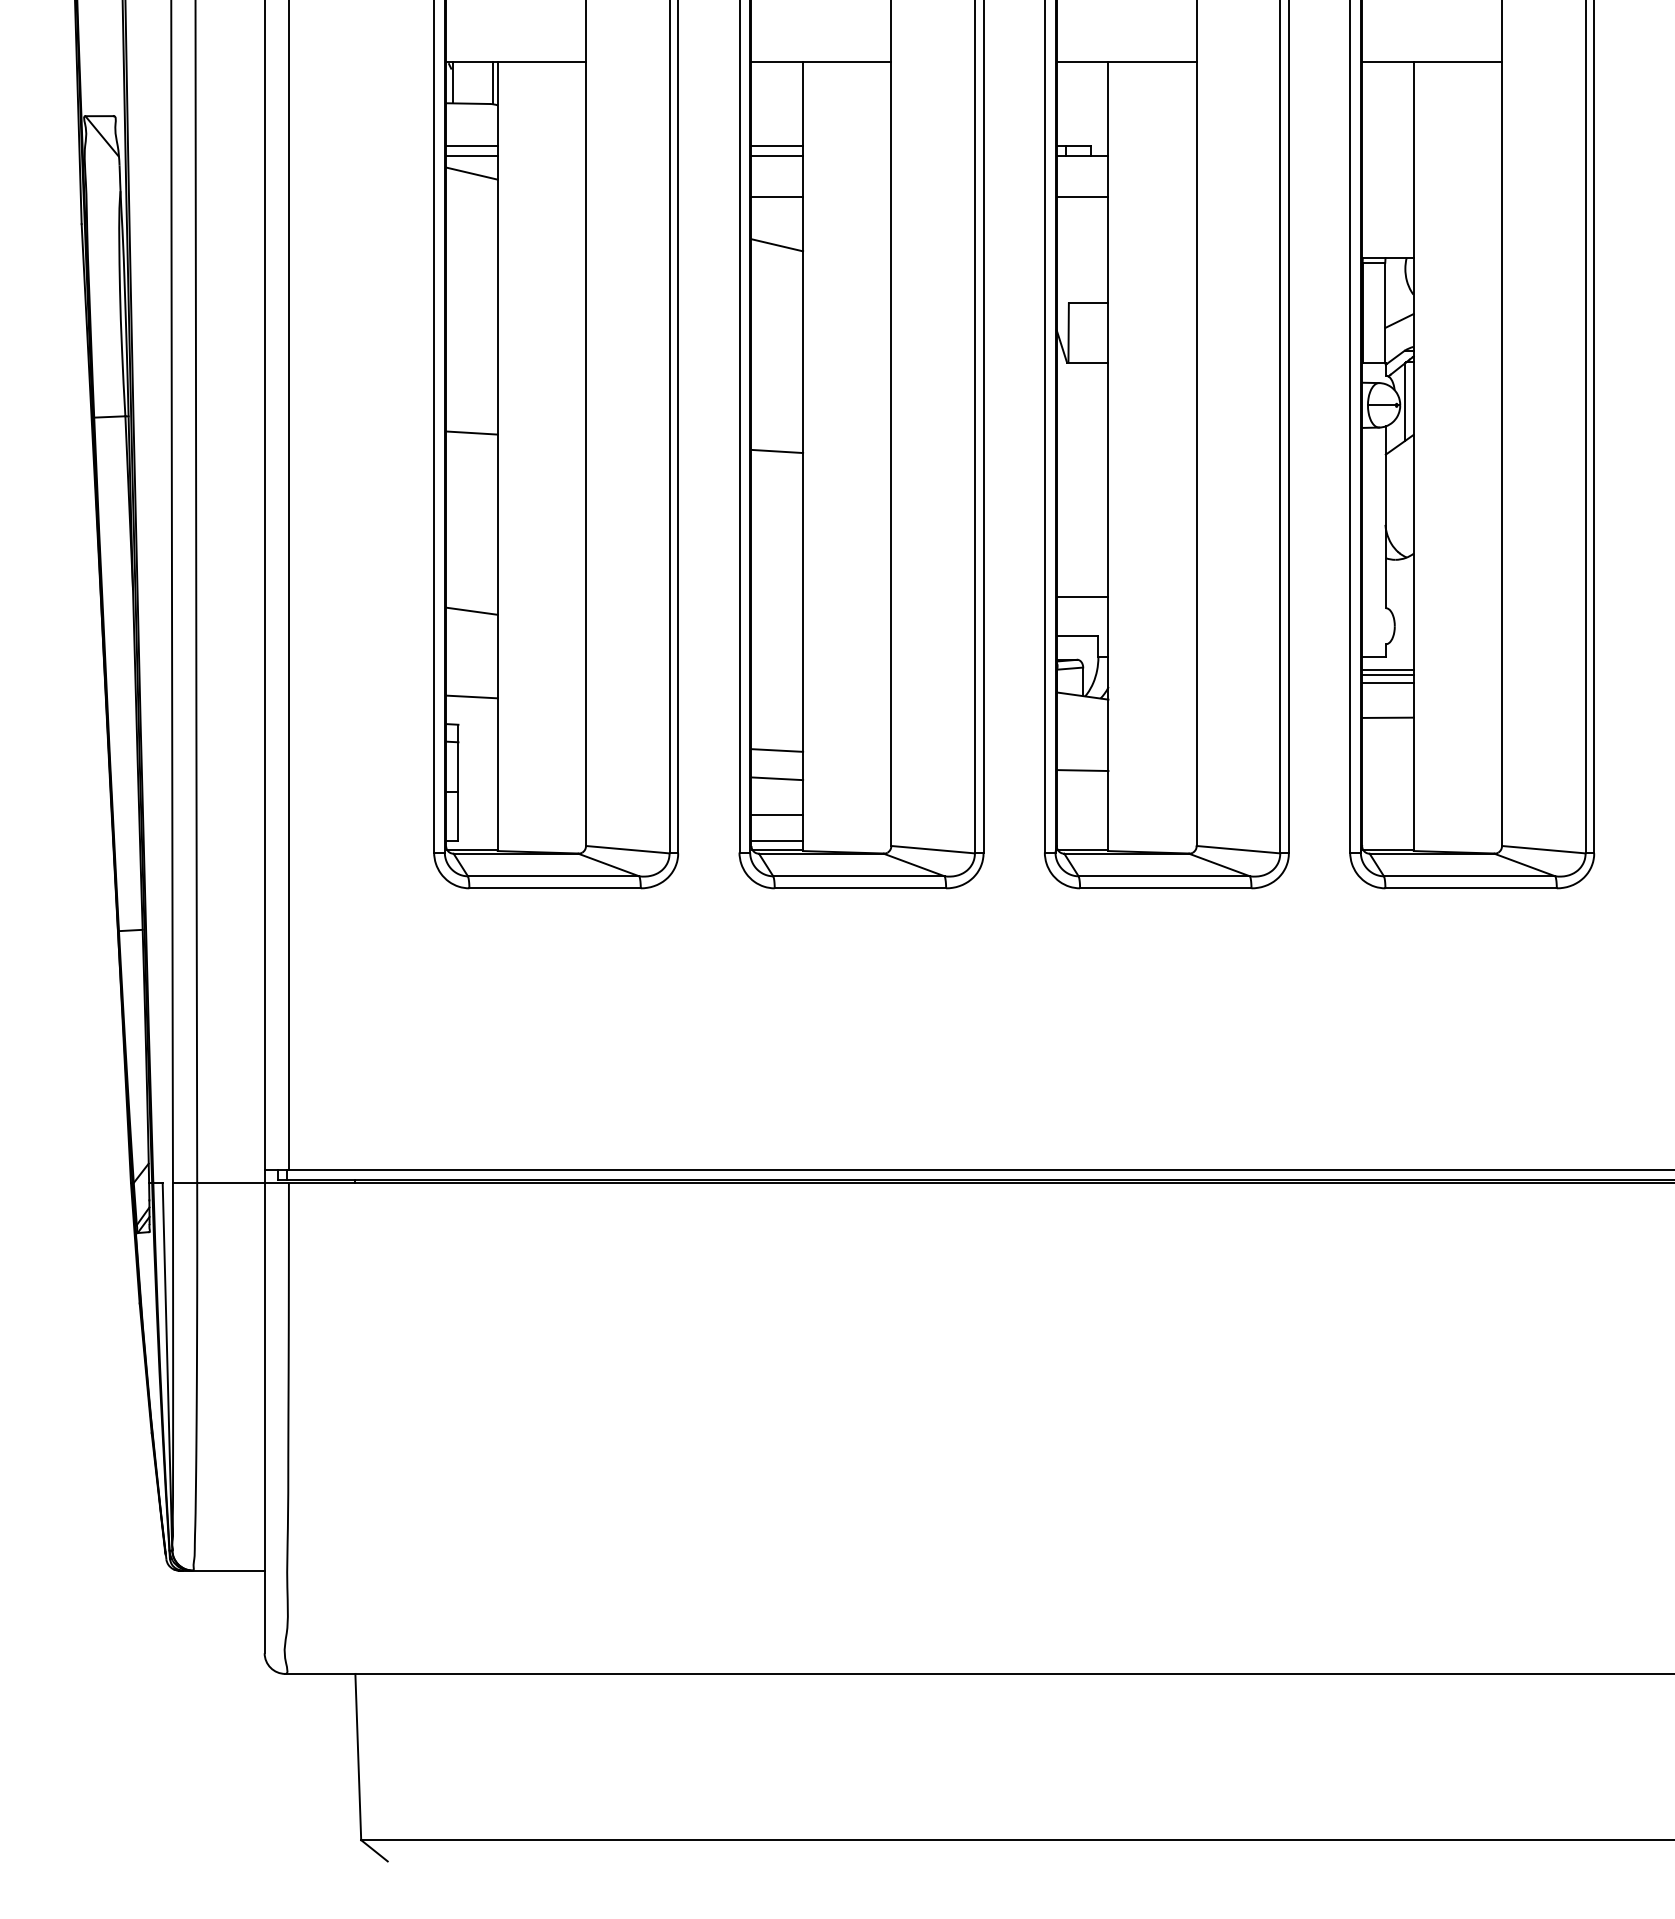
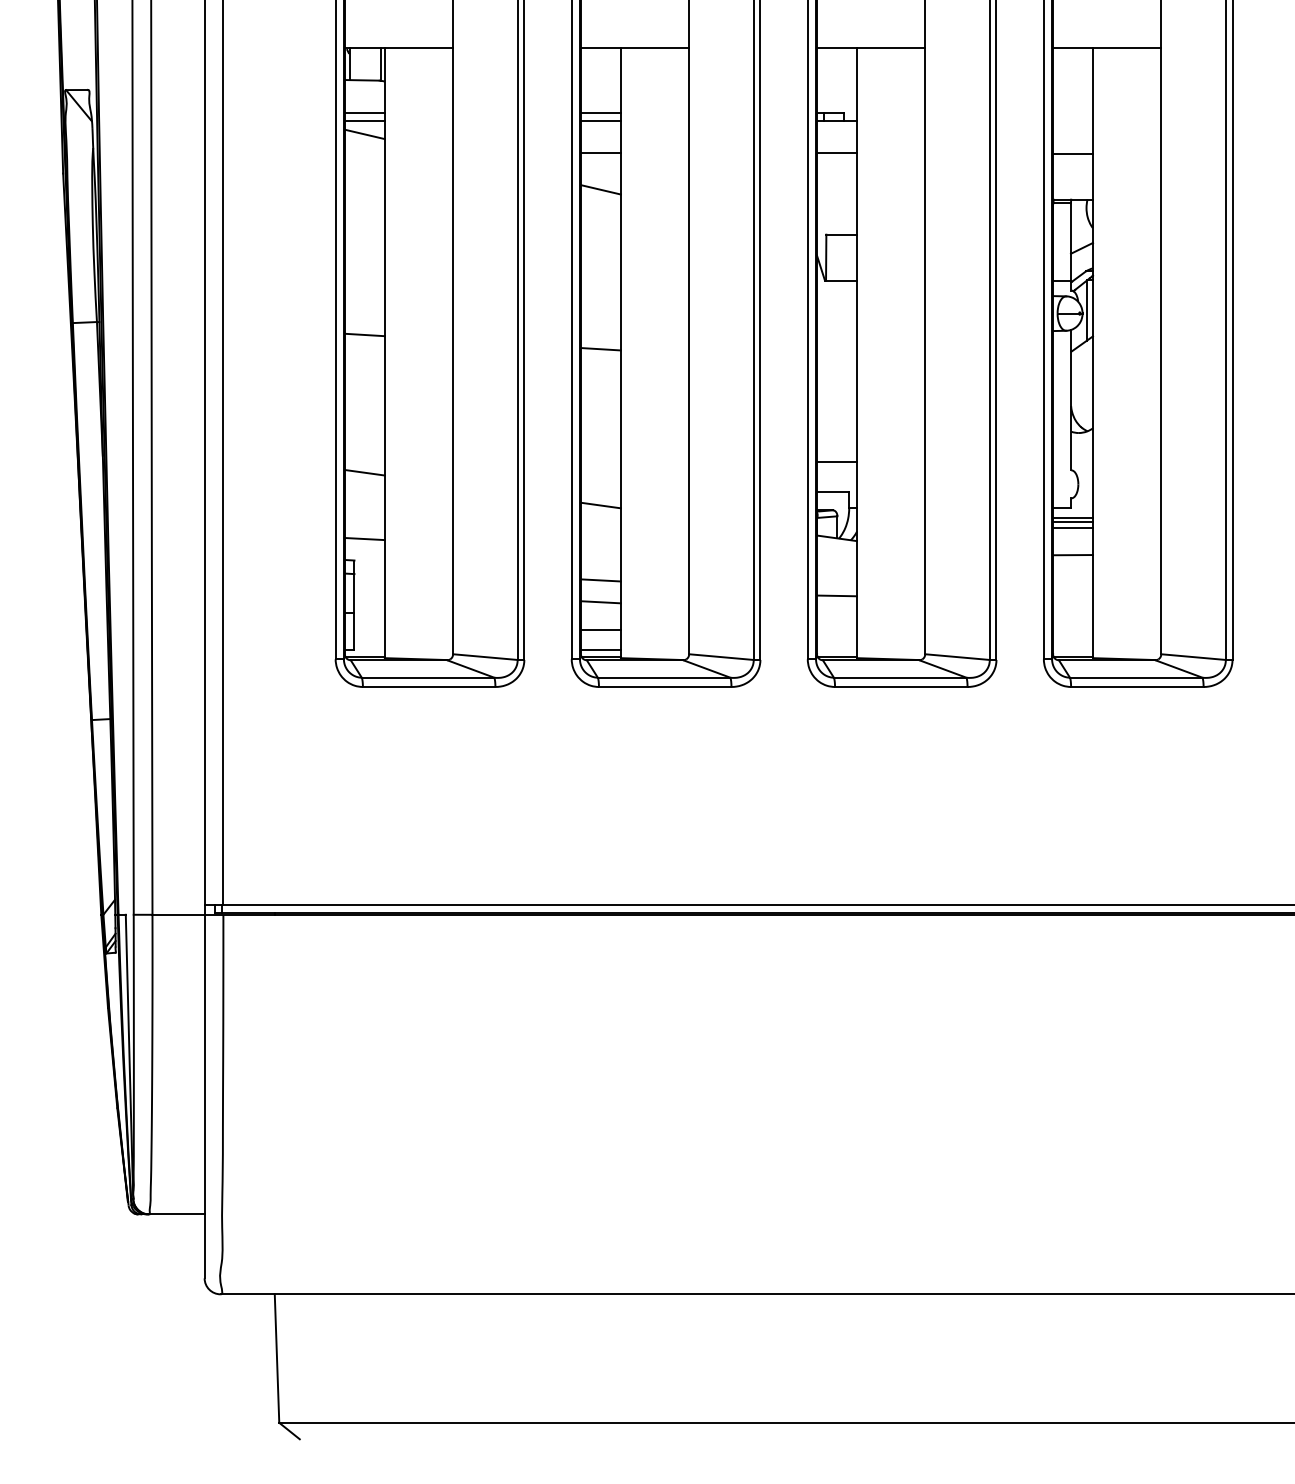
line: (1387, 198) -> (1072, 153), added
line: (777, 653) -> (601, 505), added

